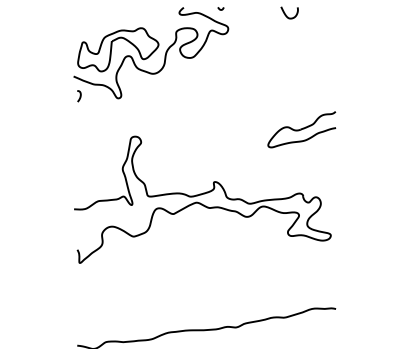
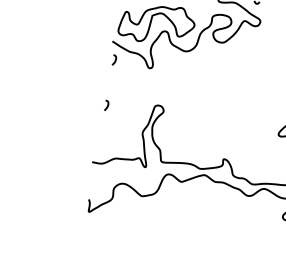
curve: (79, 146) -> (106, 105), added

